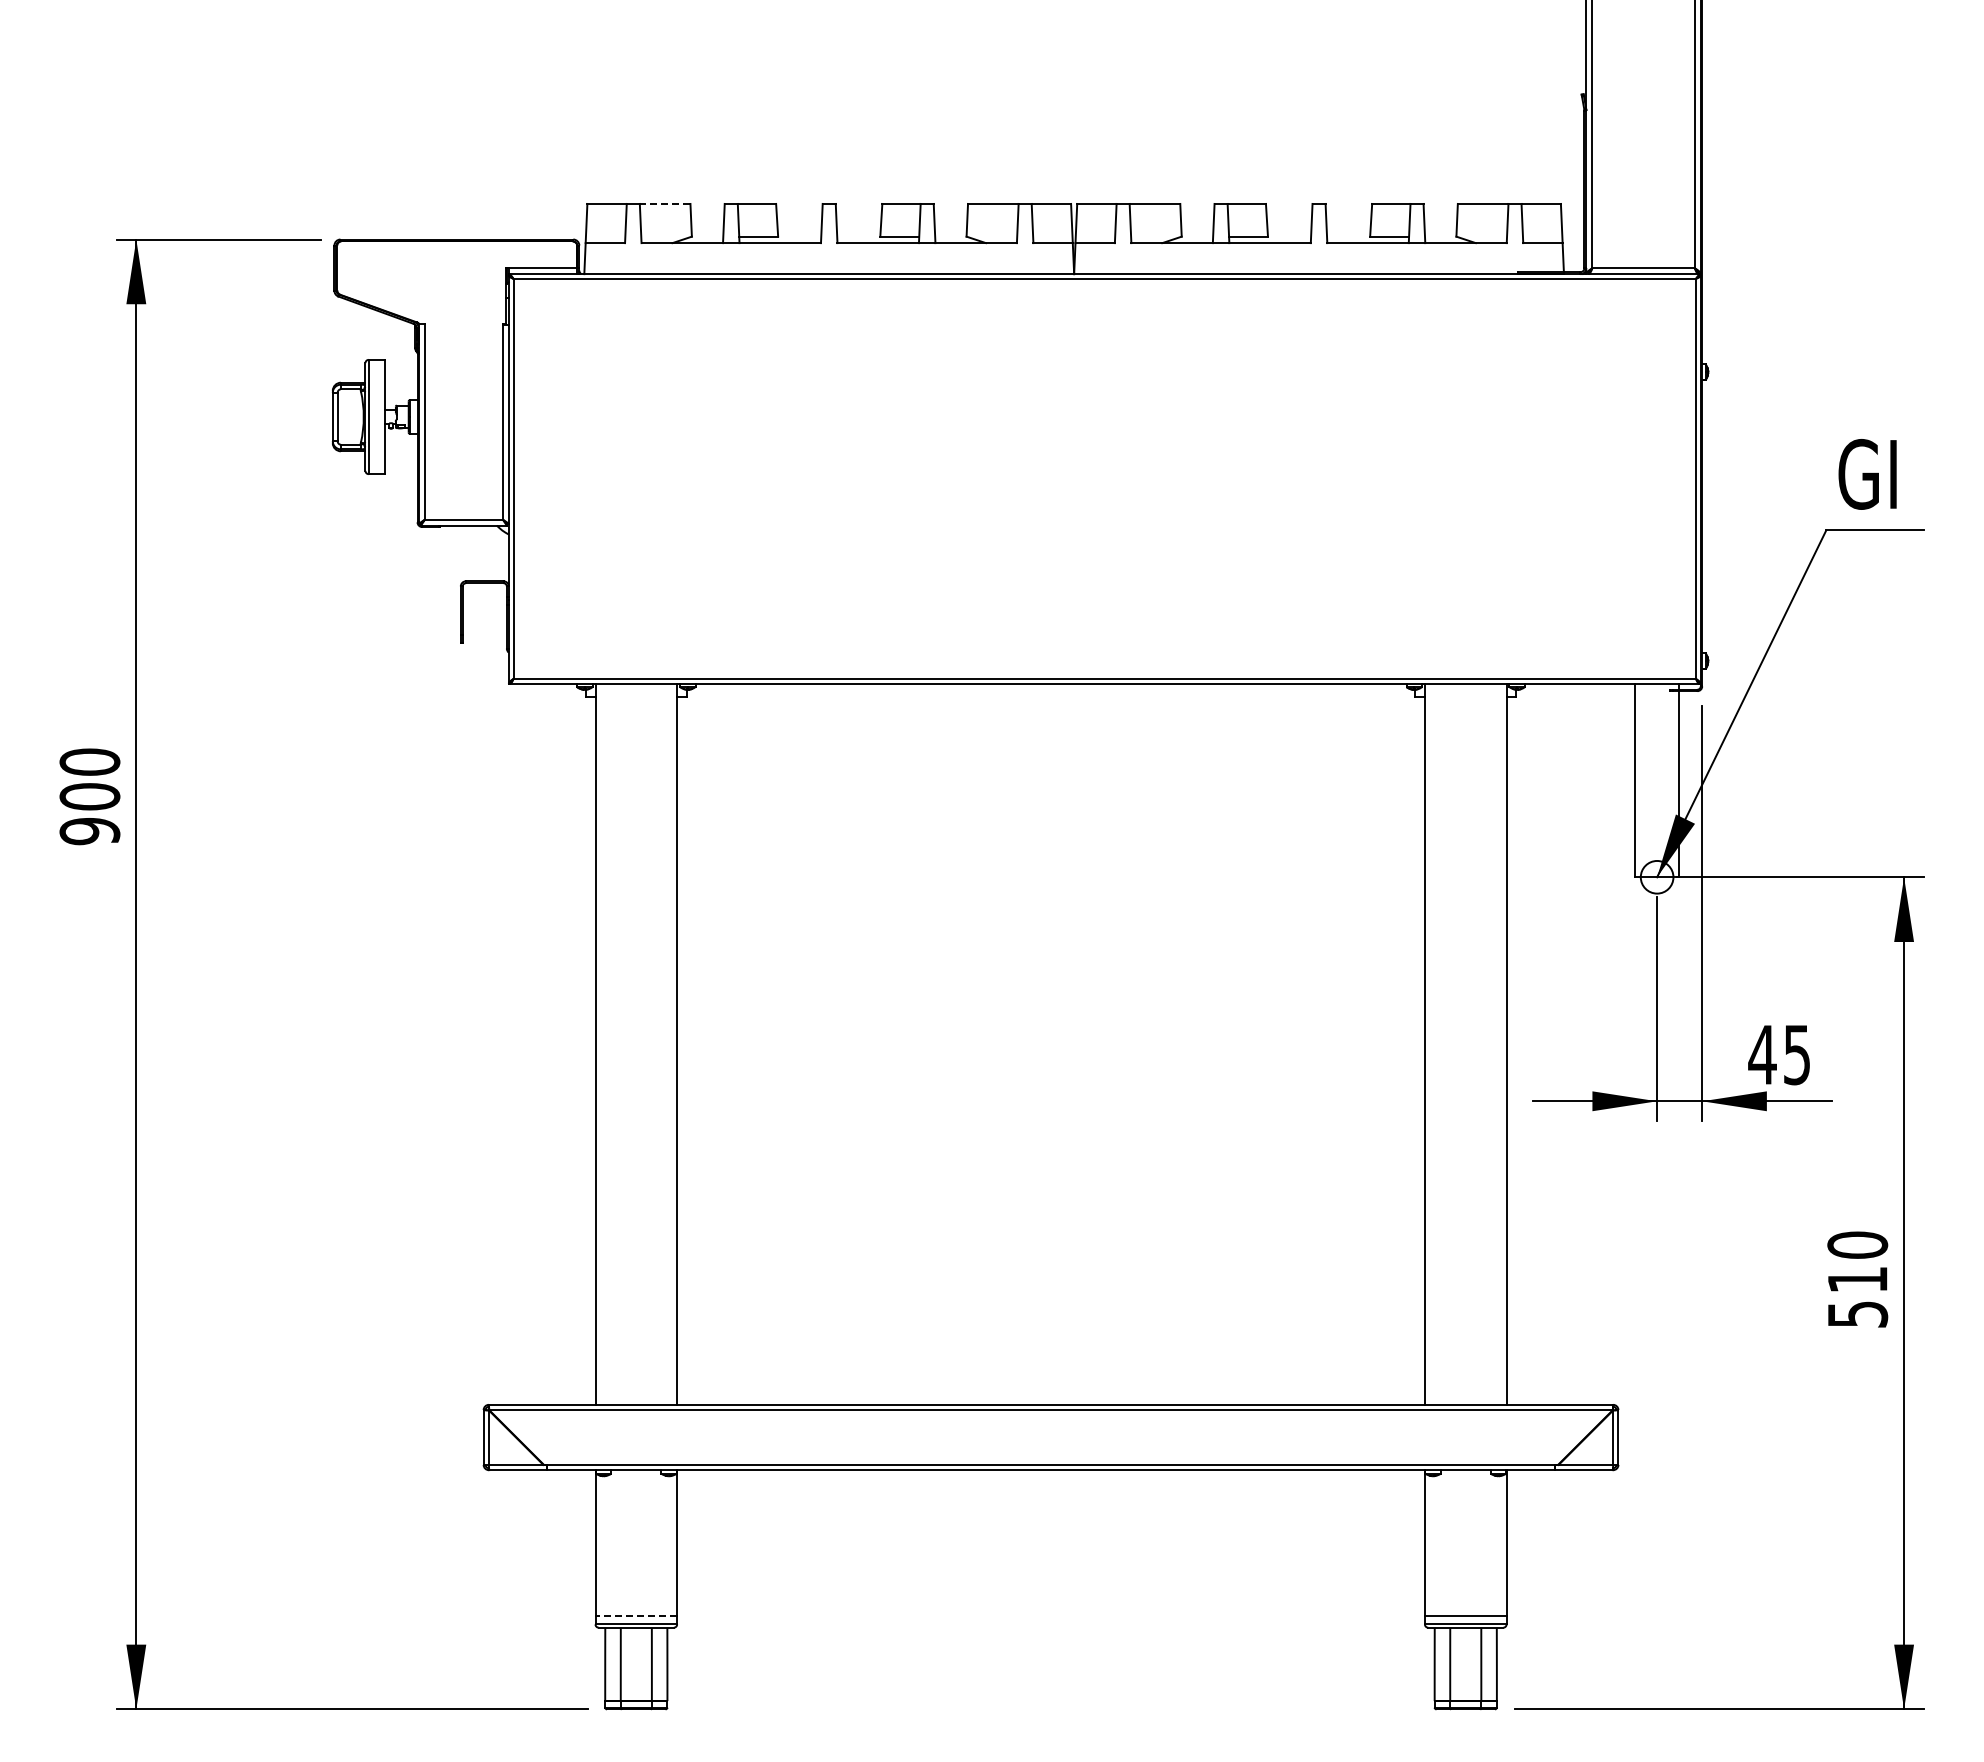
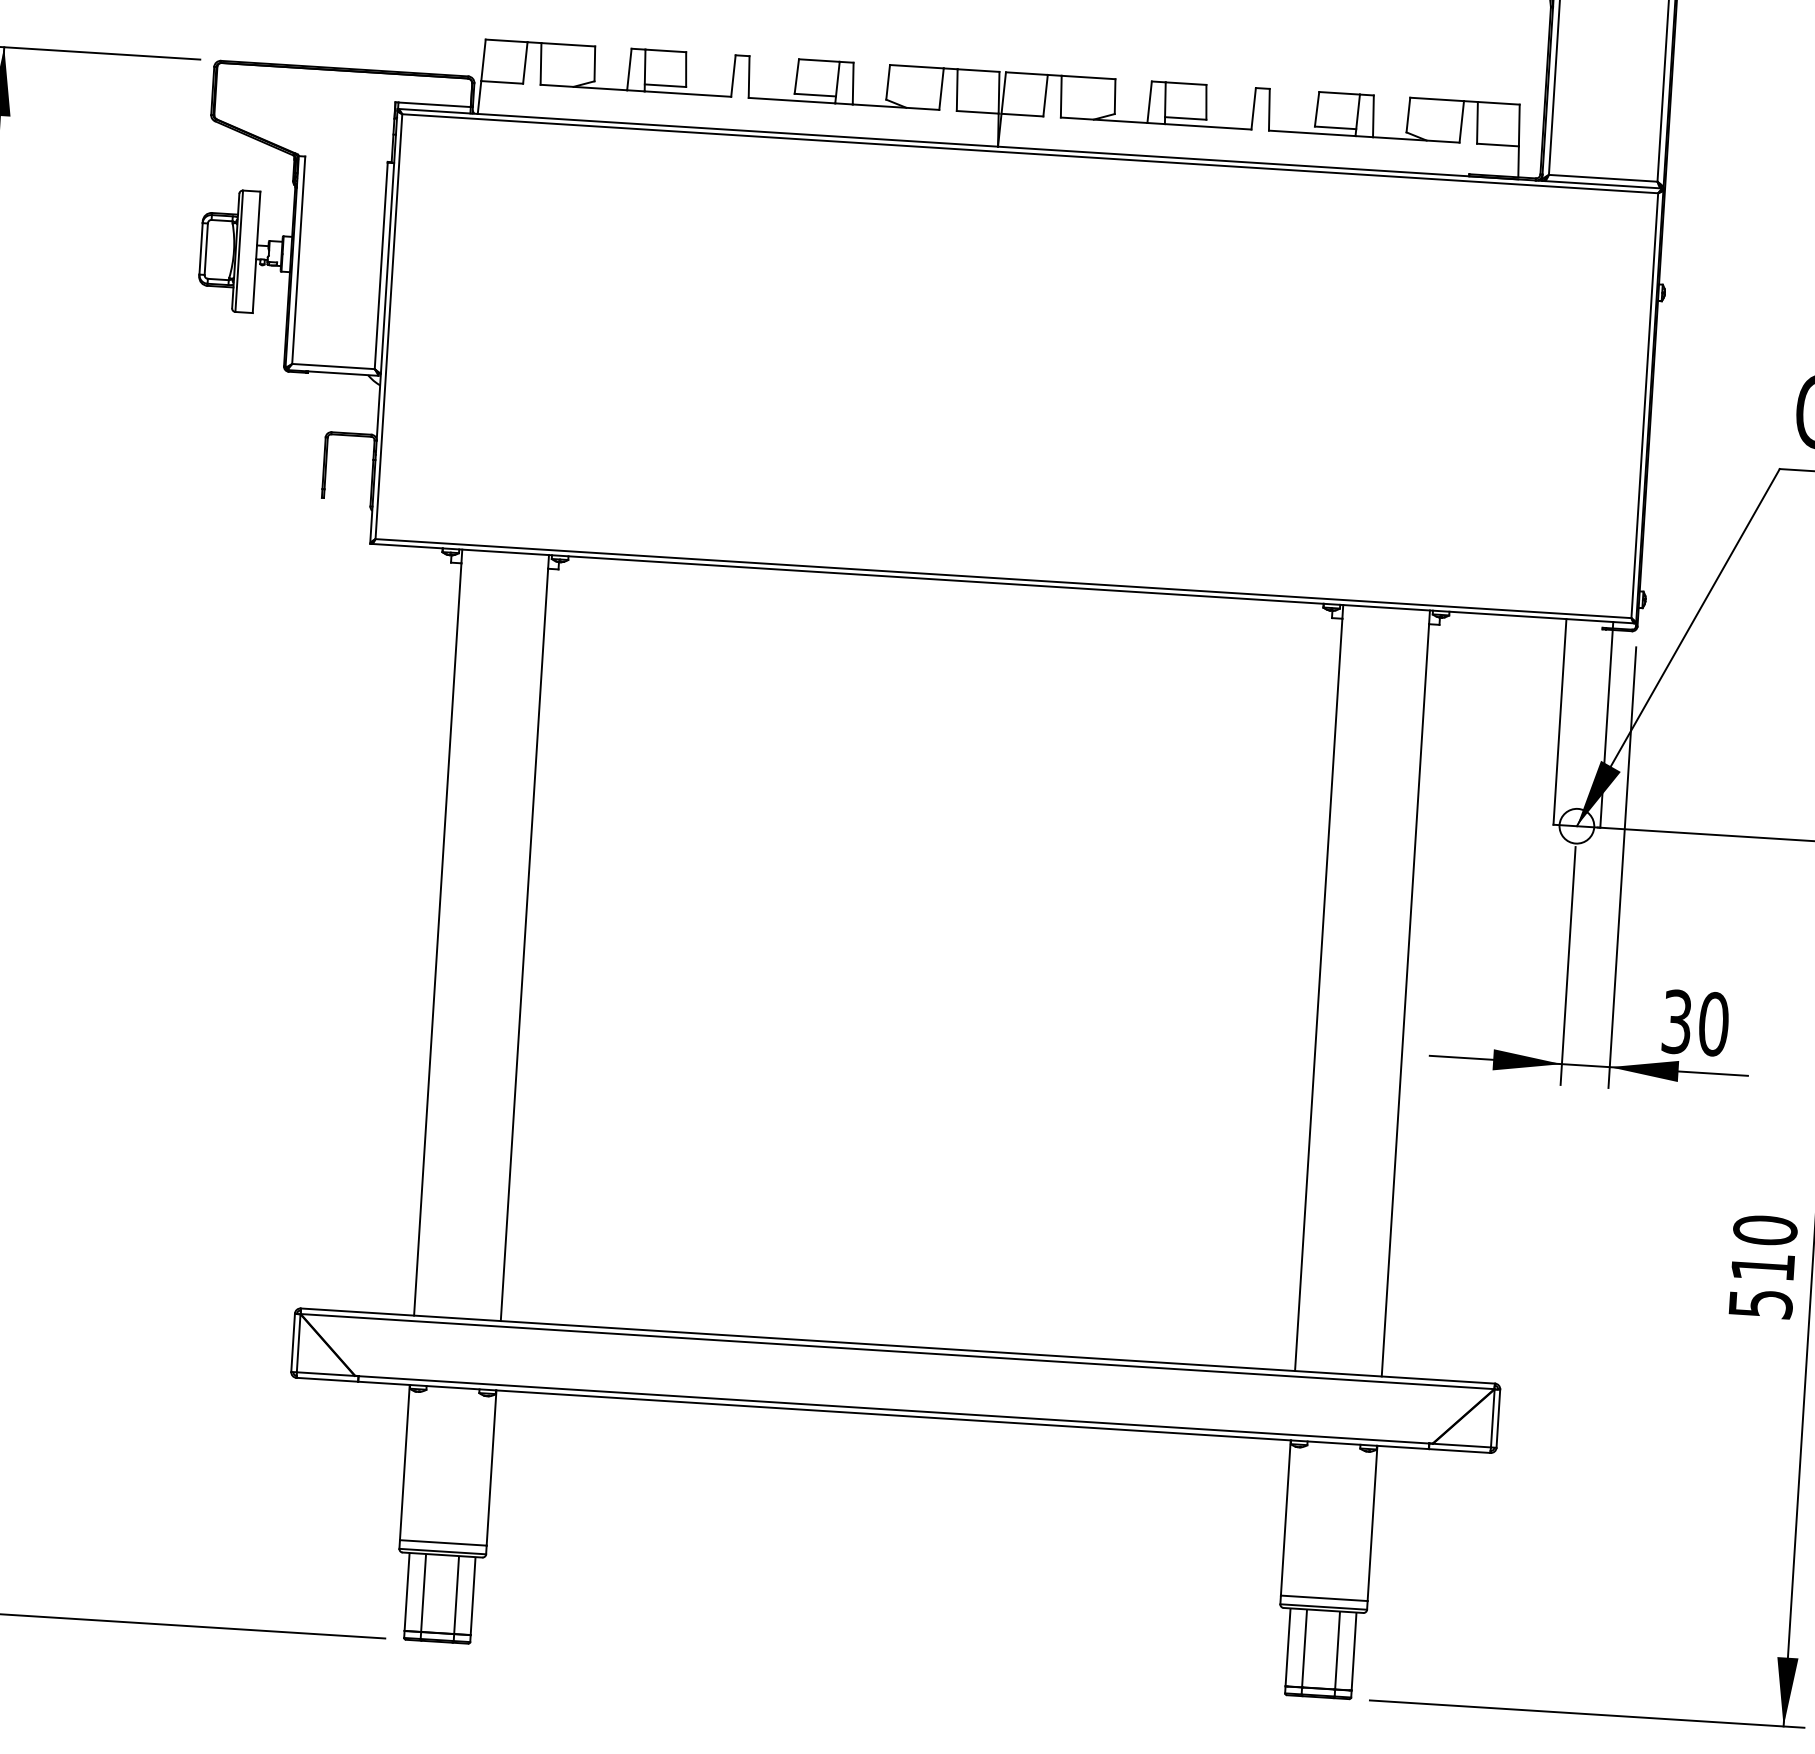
line: (664, 203) -> (567, 44), dashed -> solid
text: (1779, 1054) -> (1695, 1022), 45 -> 30
line: (636, 1616) -> (443, 1543), dashed -> solid

